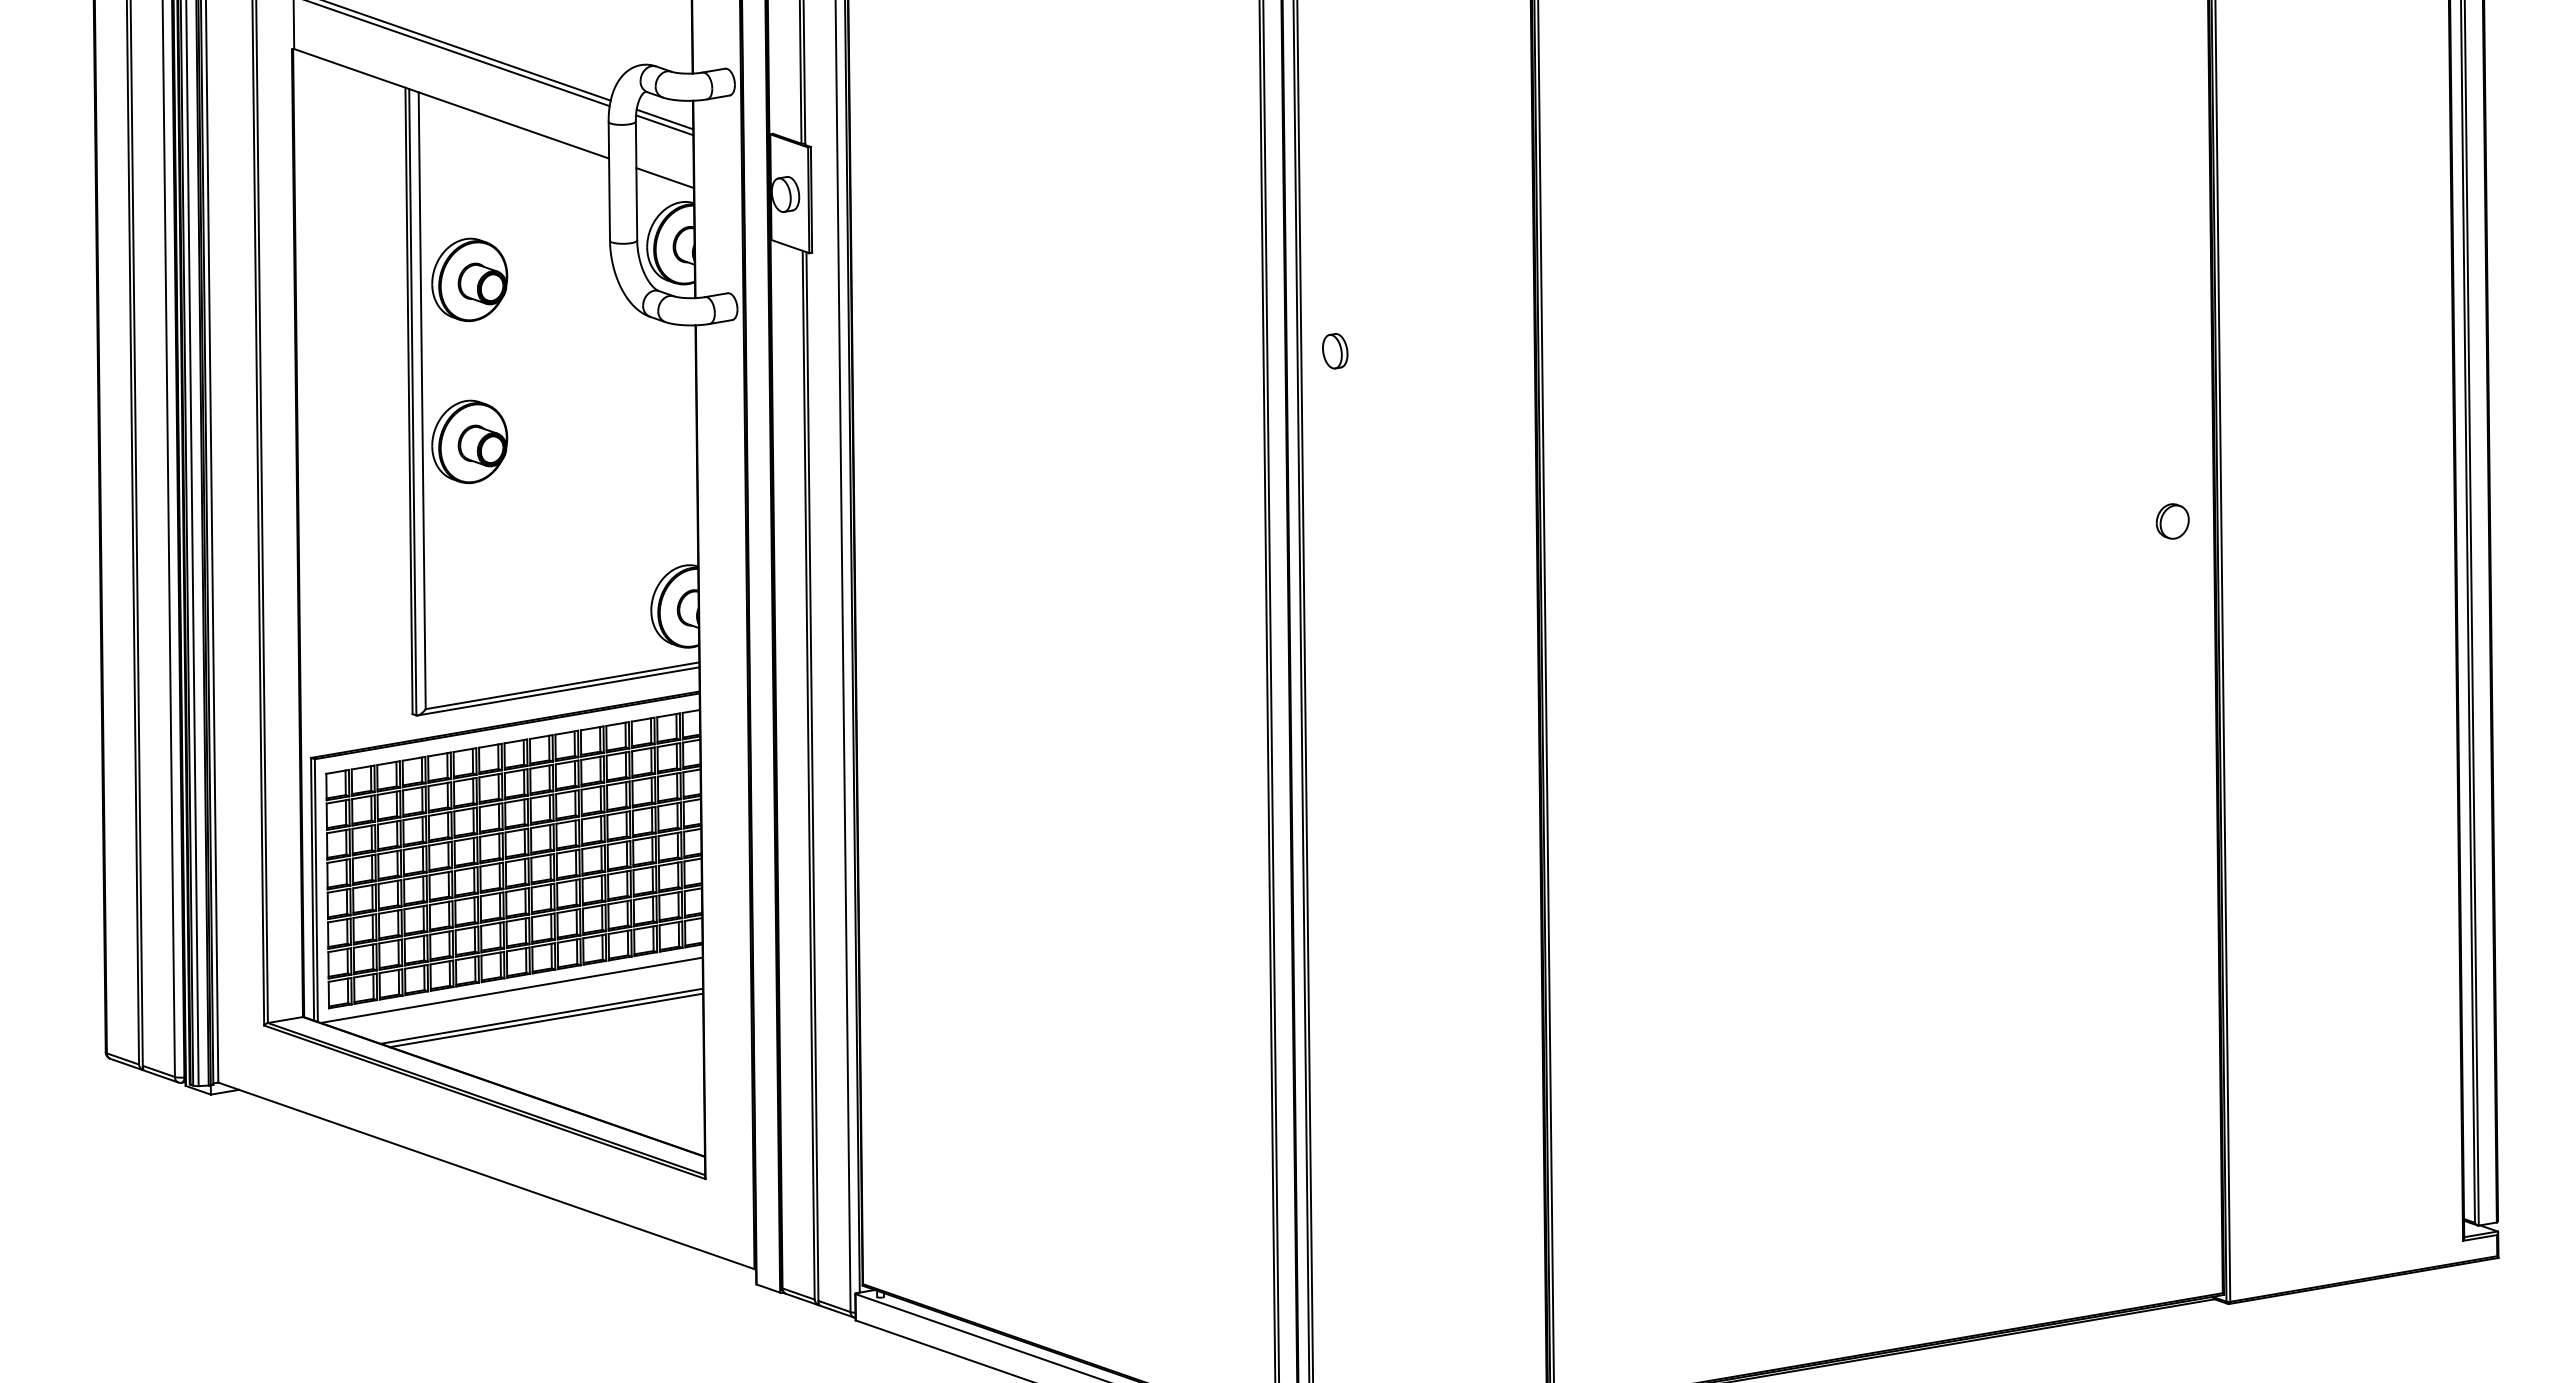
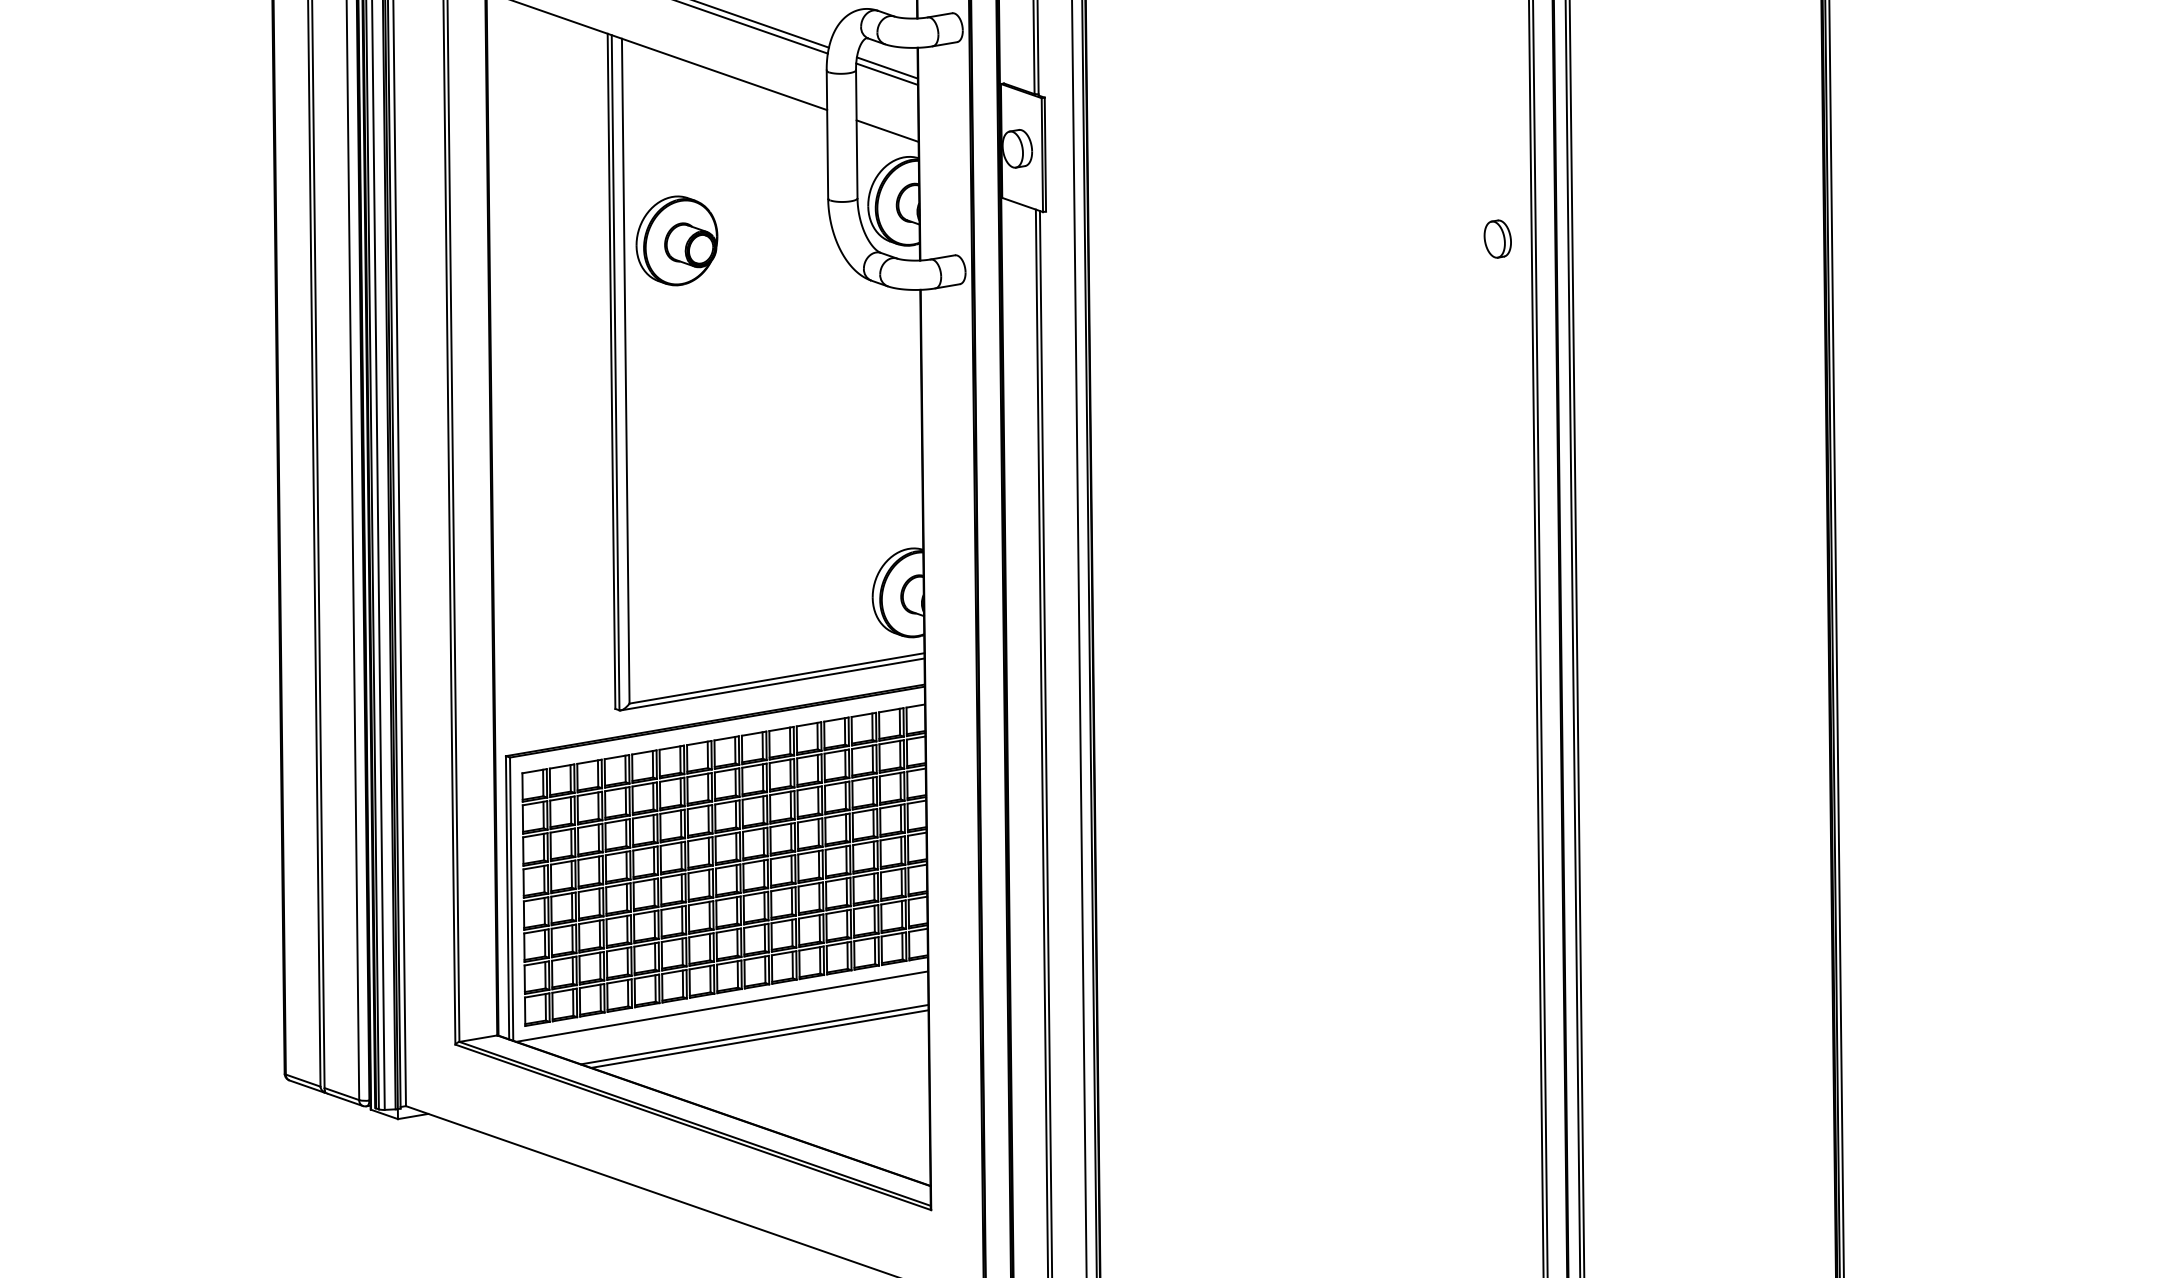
part: (1335, 351) -> (1498, 239), moved
part: (469, 441) -> (676, 415), removed

